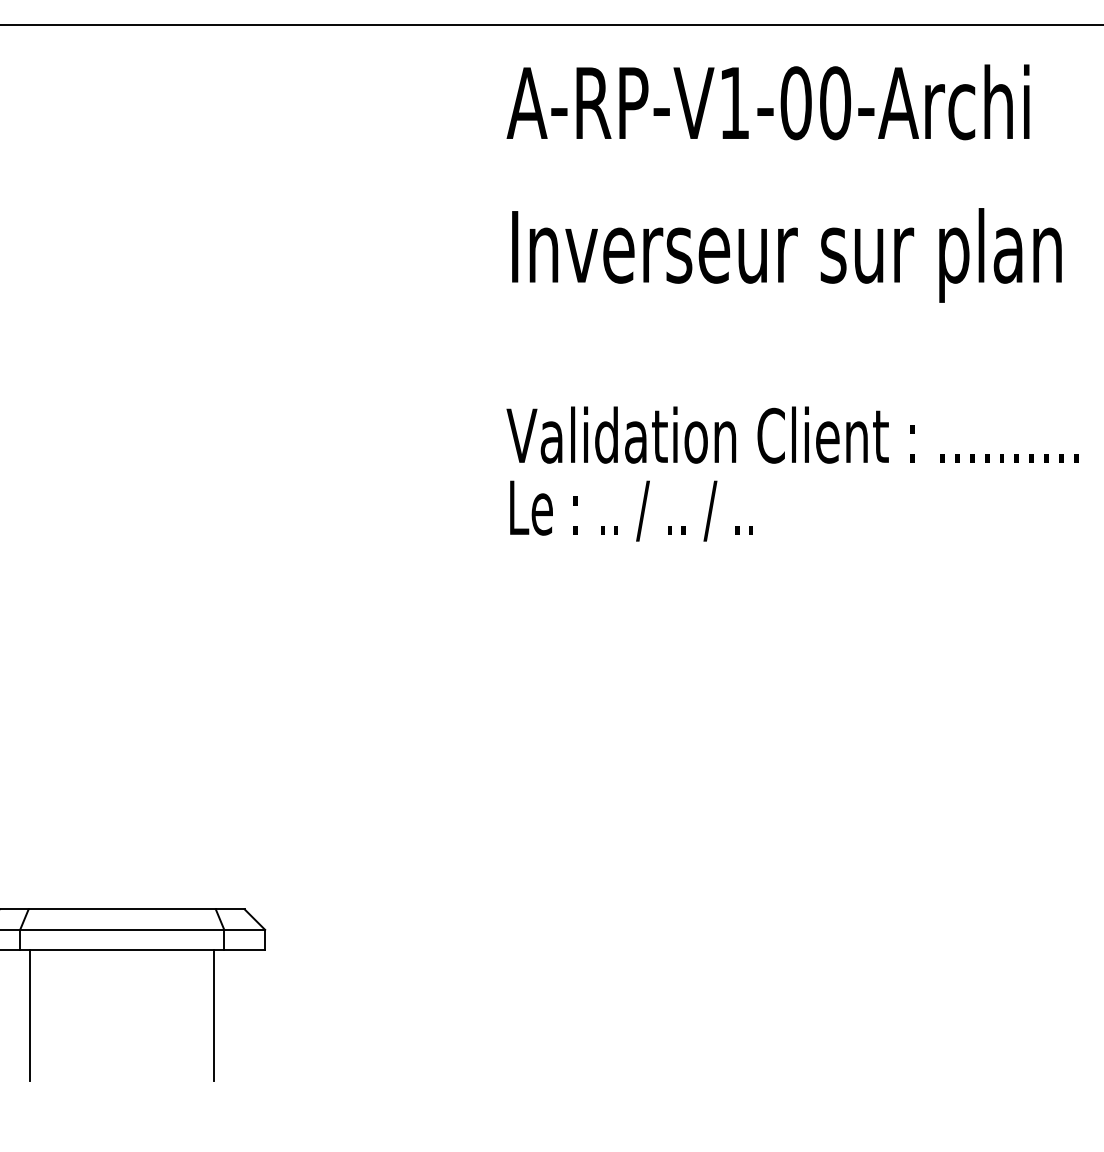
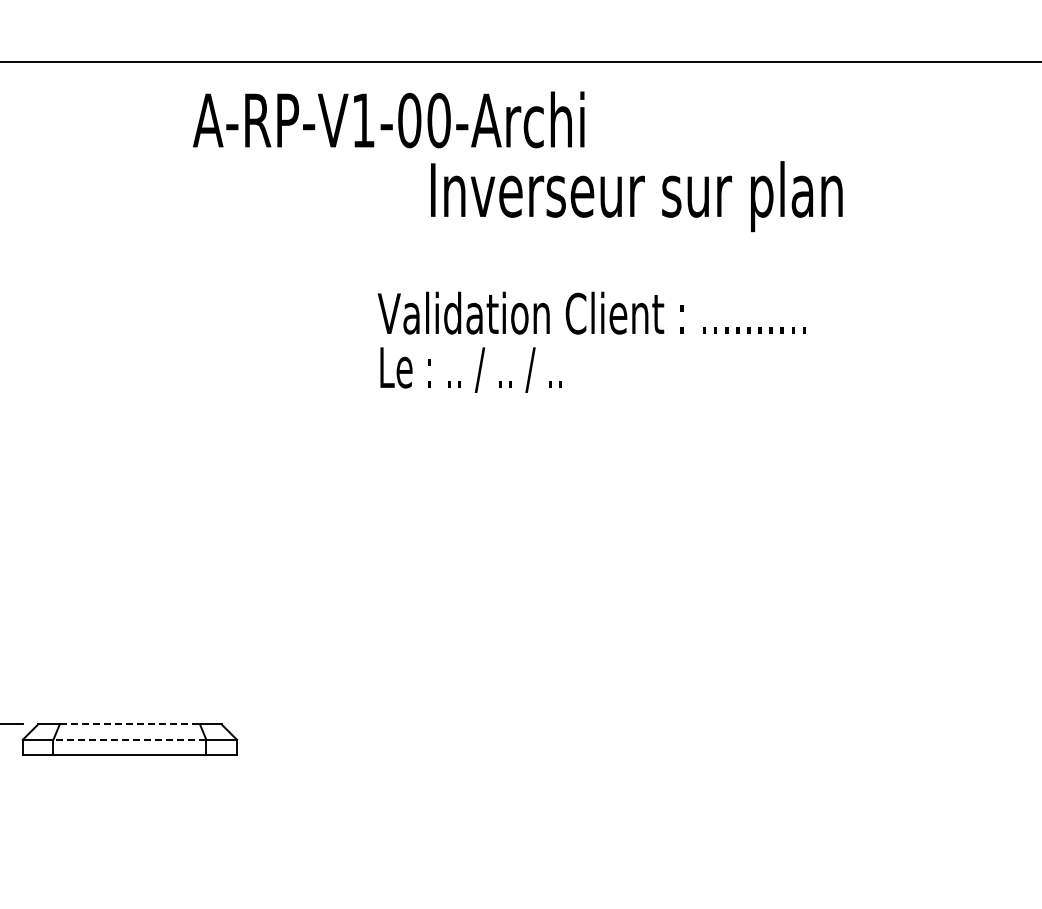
text: (767, 101) -> (388, 119), moved
text: (786, 255) -> (636, 196), moved
text: (791, 472) -> (591, 341), moved
line: (123, 909) -> (130, 724), solid -> dashed
line: (121, 929) -> (129, 739), solid -> dashed
line: (30, 1014) -> (61, 803), removed
line: (213, 1014) -> (198, 803), removed

